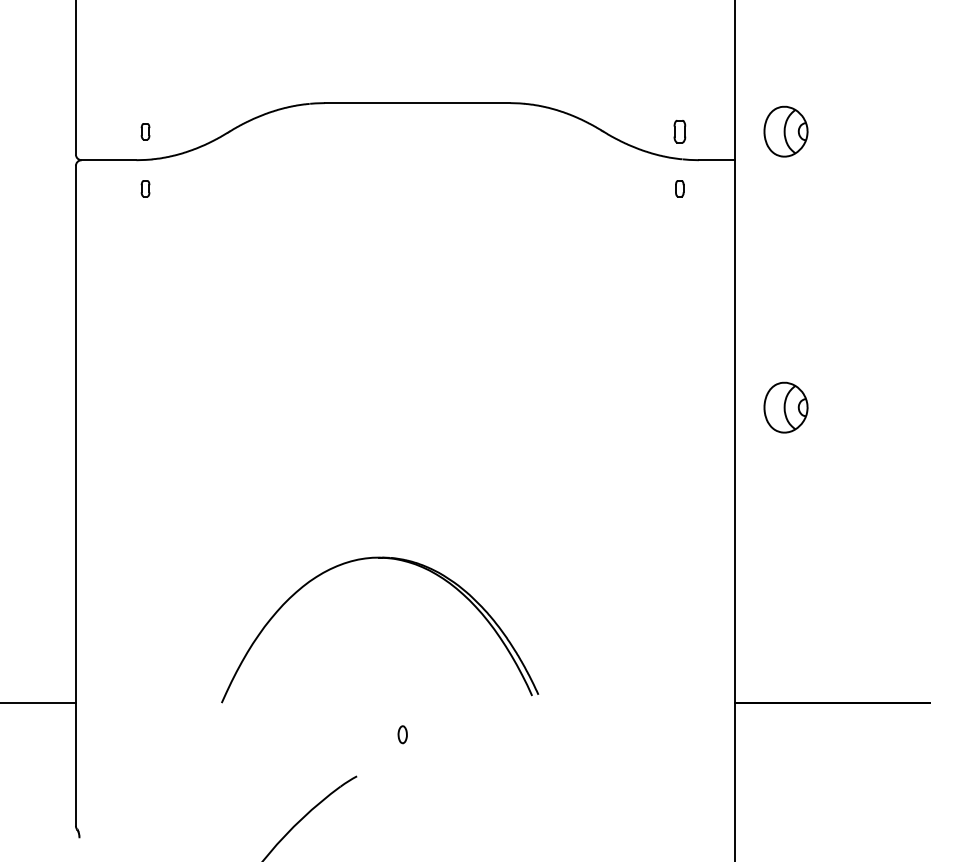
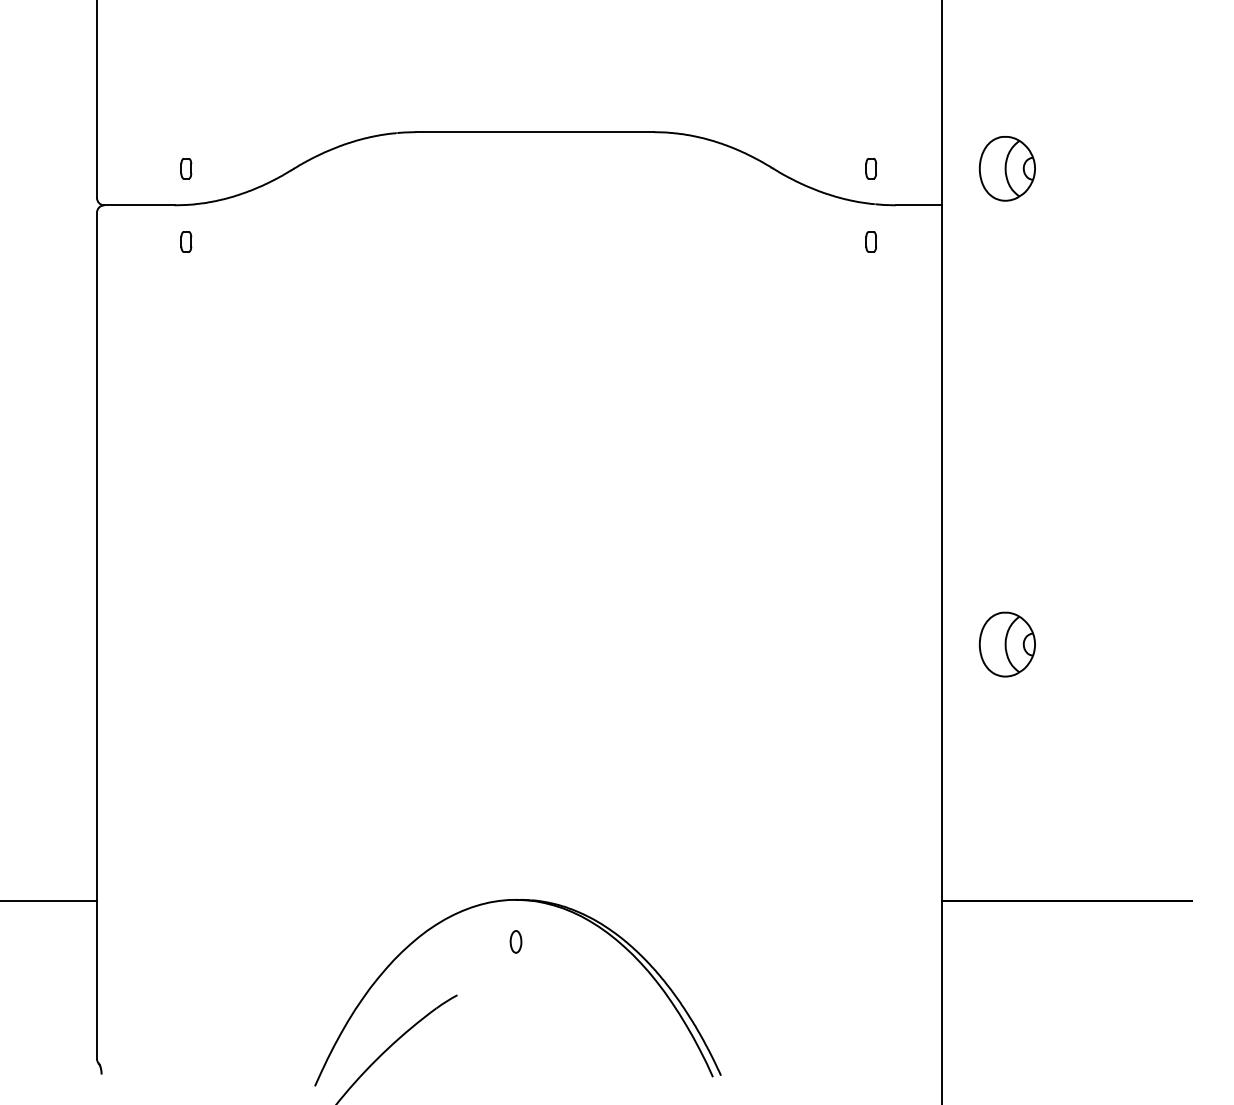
part: (679, 131) -> (870, 168), size x0.71
part: (785, 407) -> (1006, 644), moved
part: (384, 558) -> (523, 901), moved

